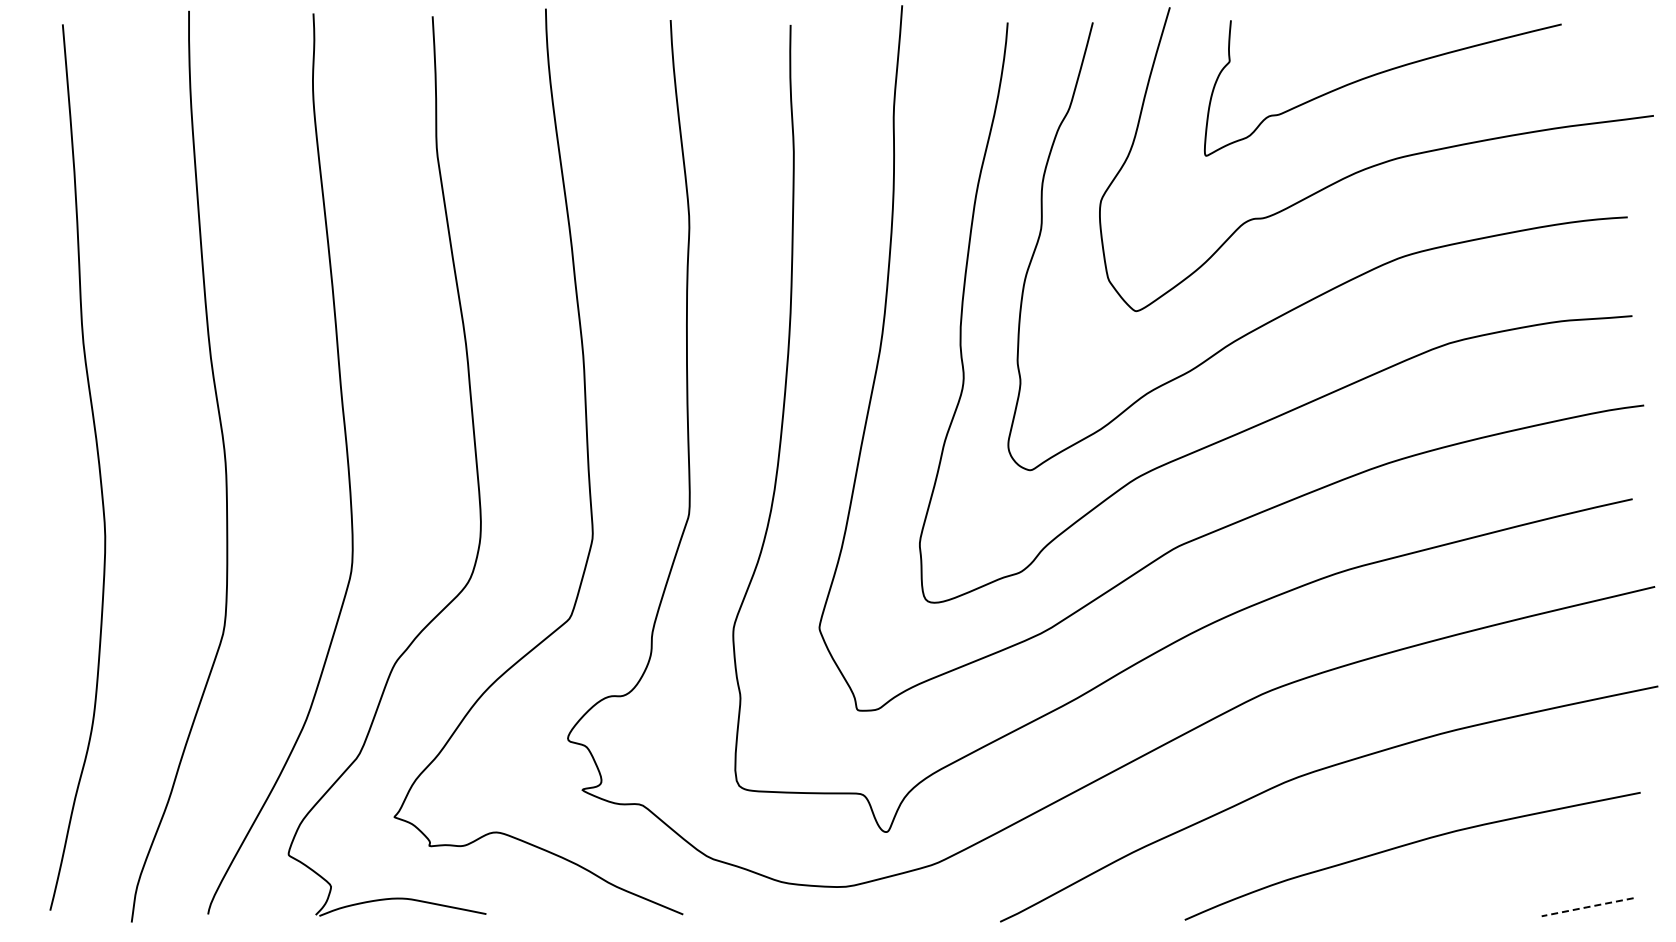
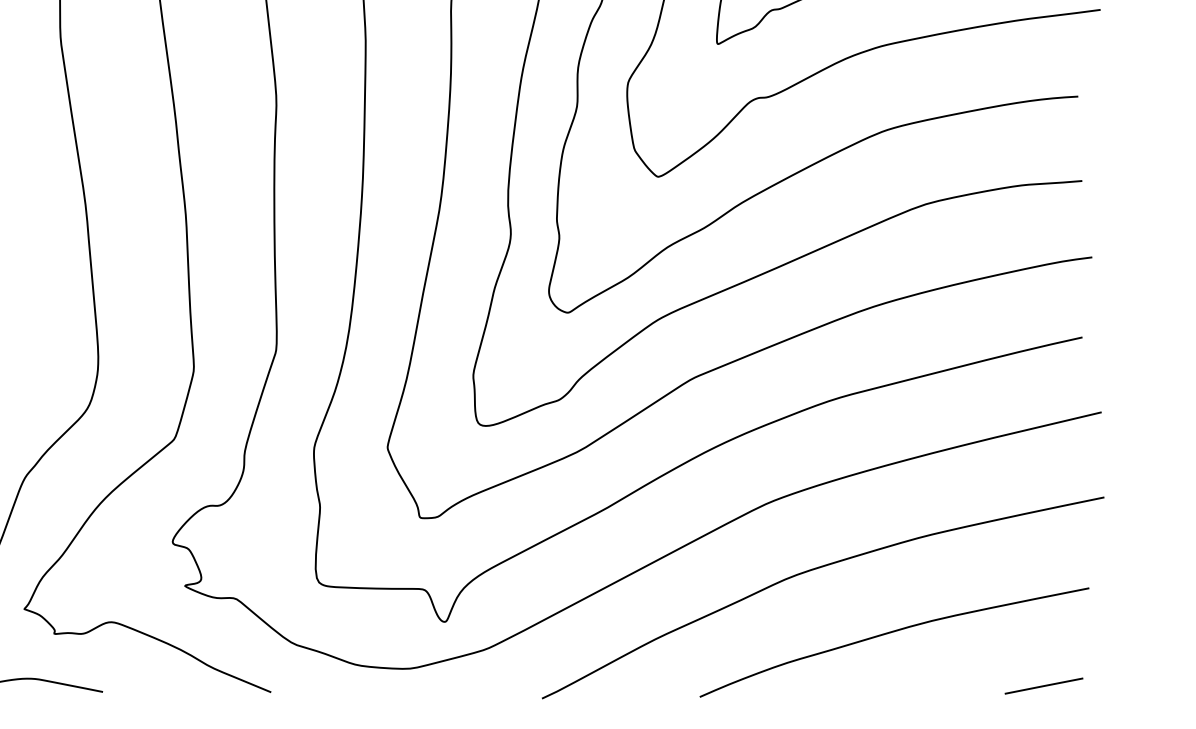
line: (1587, 907) -> (1043, 686), dashed -> solid

